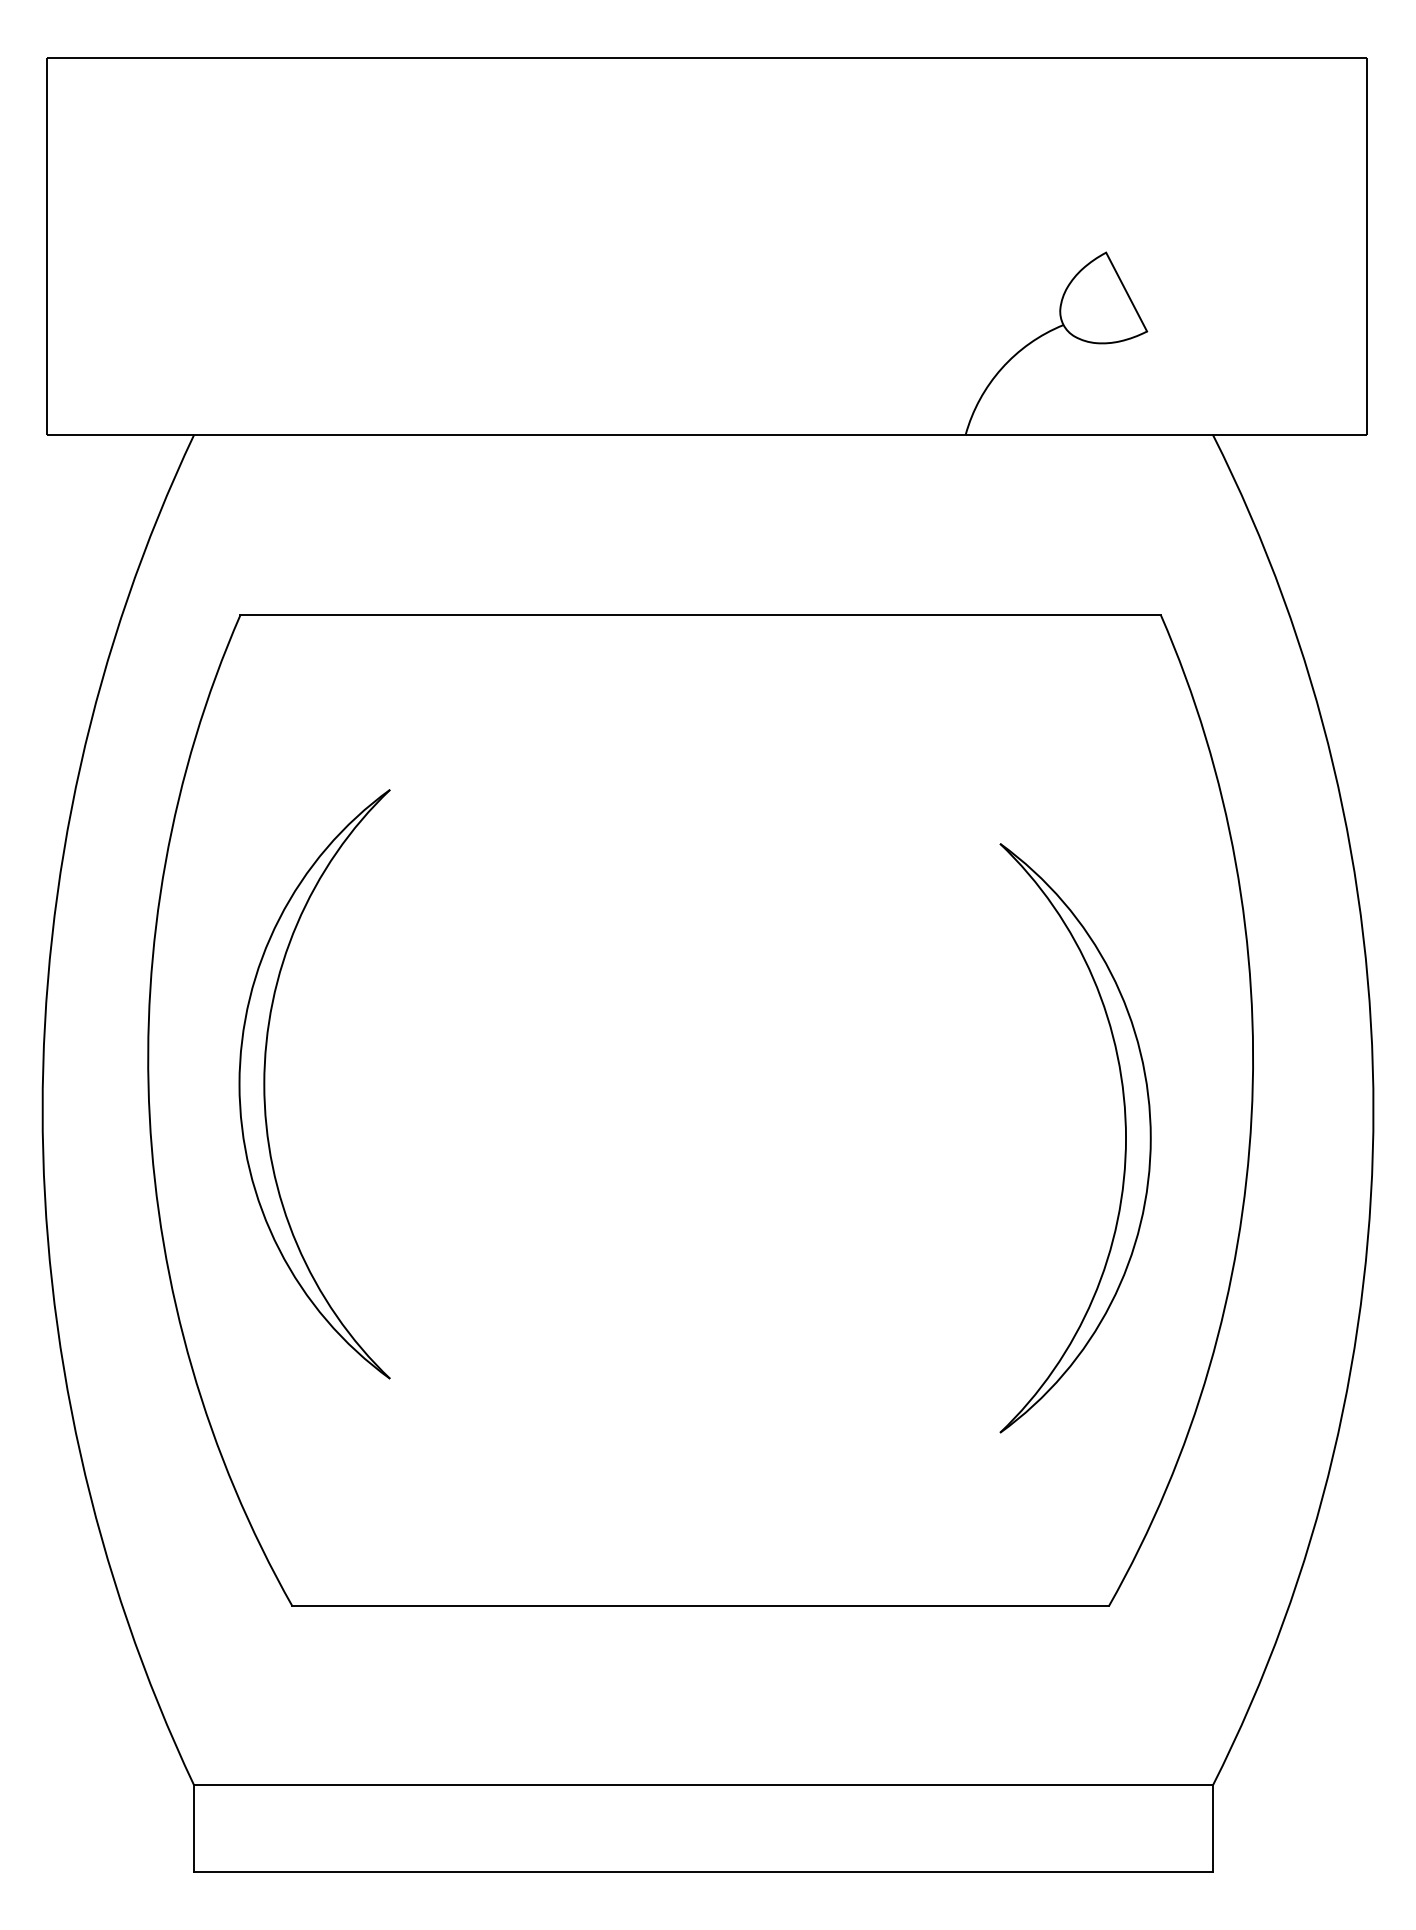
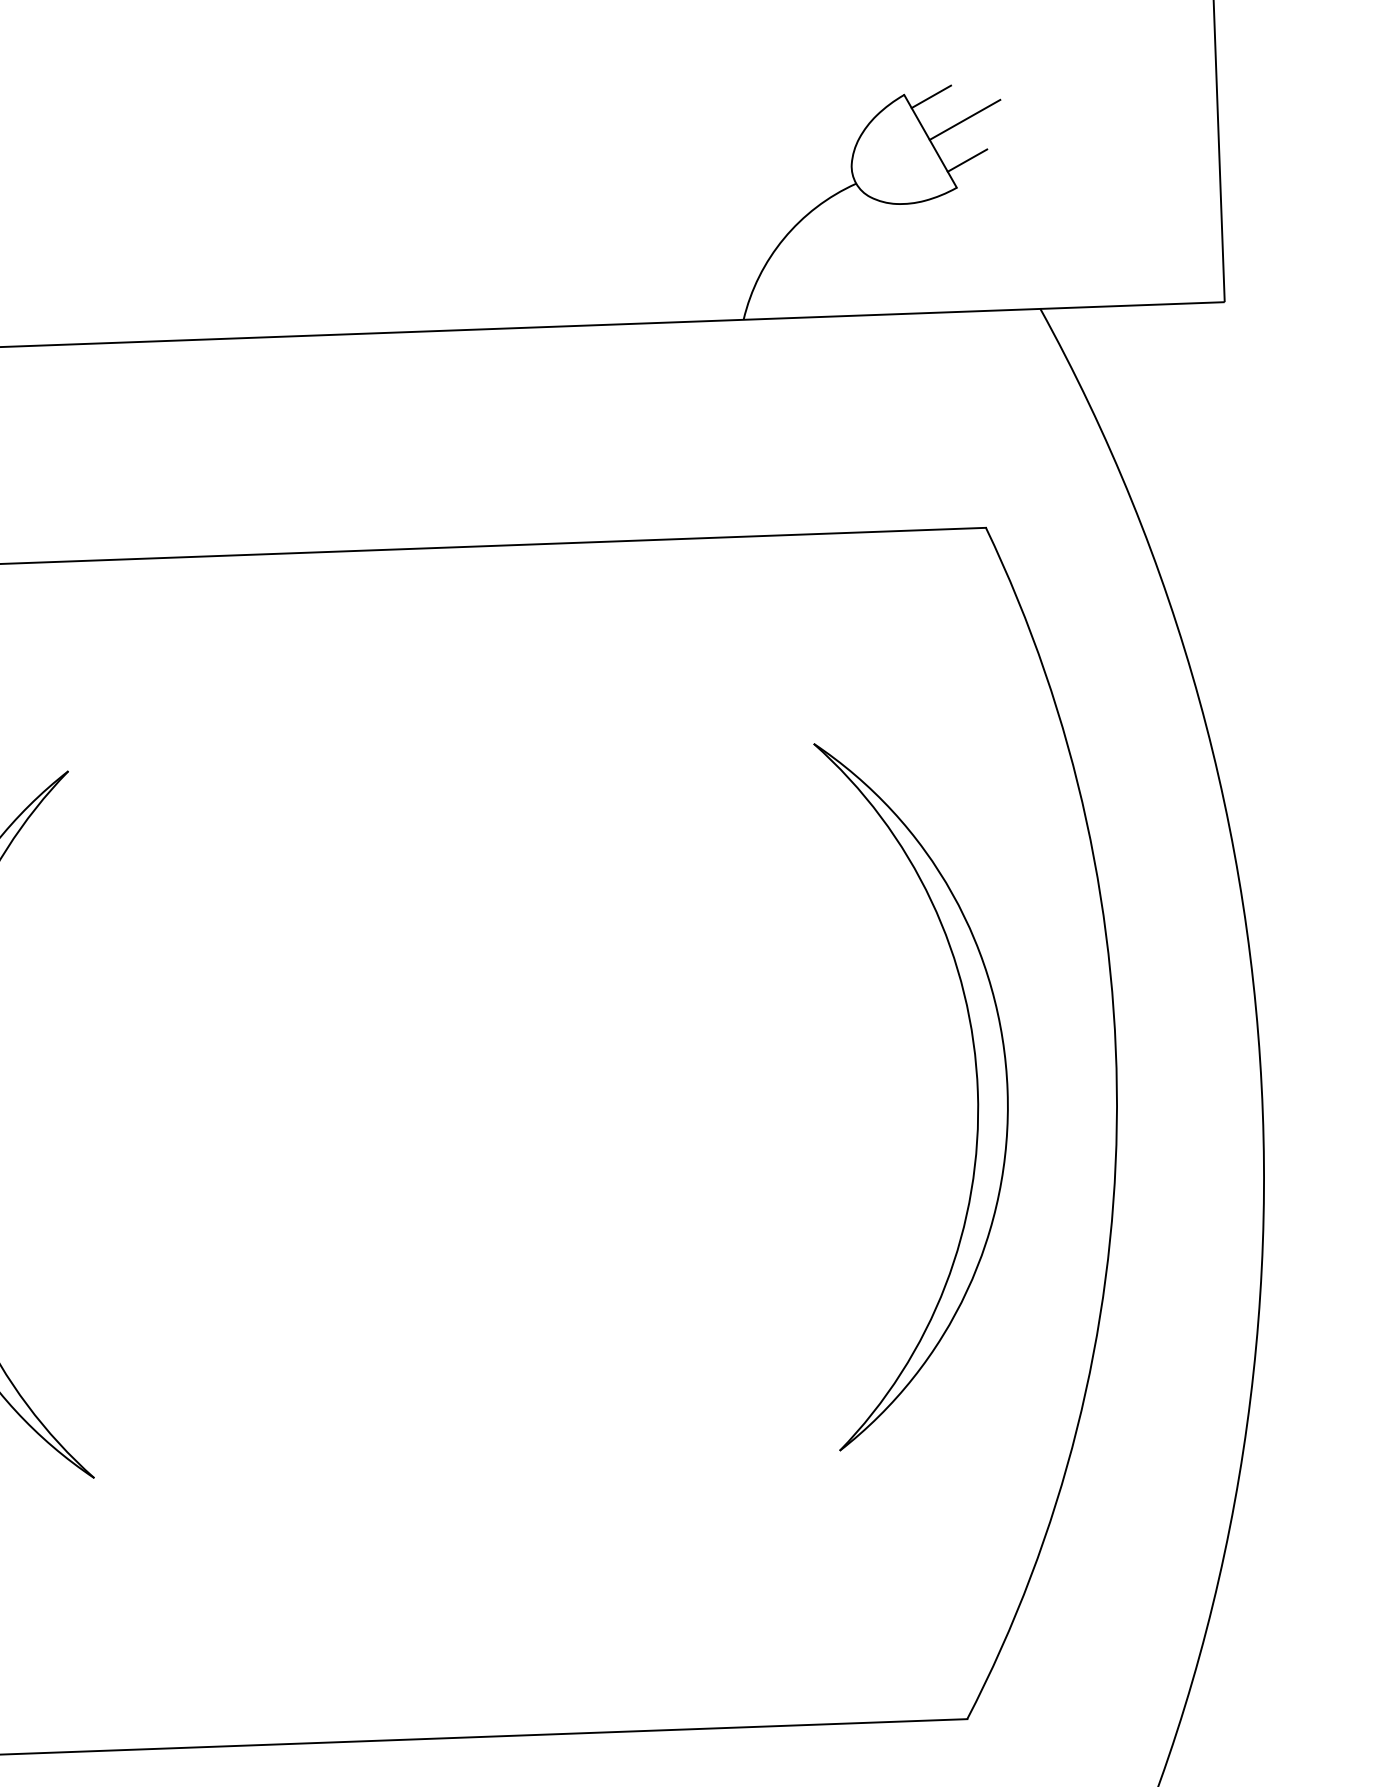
line: (1128, 254) -> (931, 96), added
line: (1155, 274) -> (964, 118), added
line: (1156, 308) -> (967, 159), added
part: (1125, 1138) -> (977, 1092), moved

